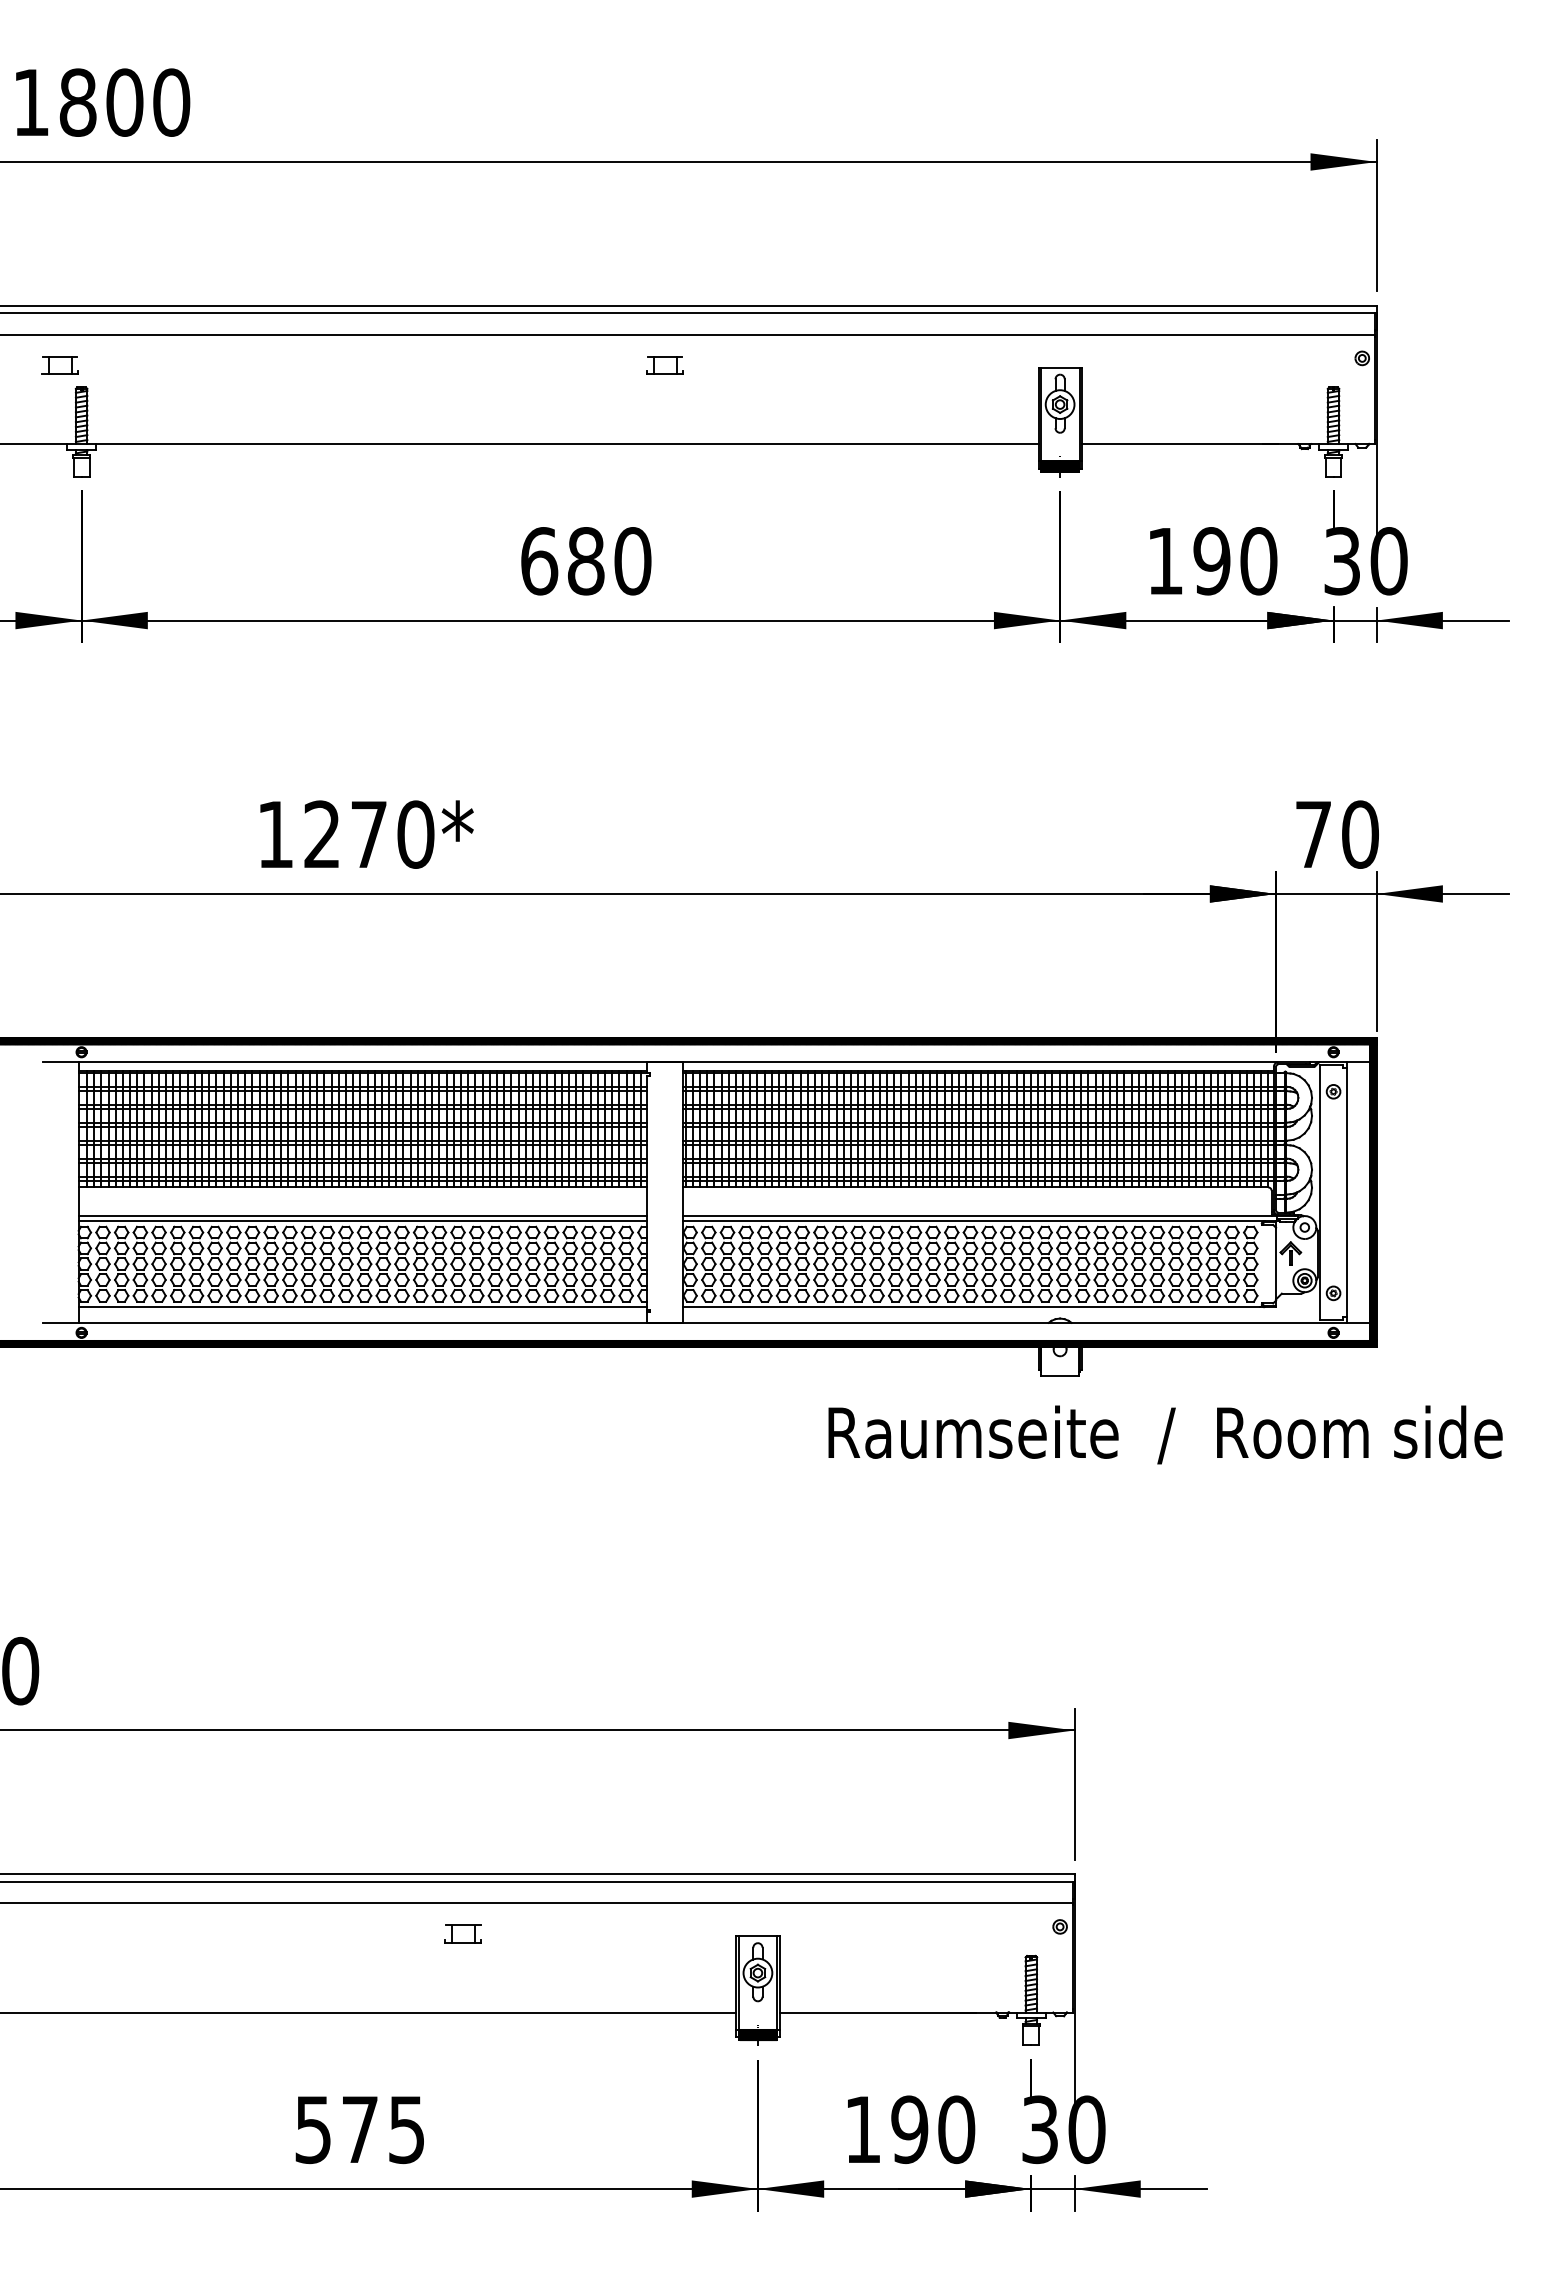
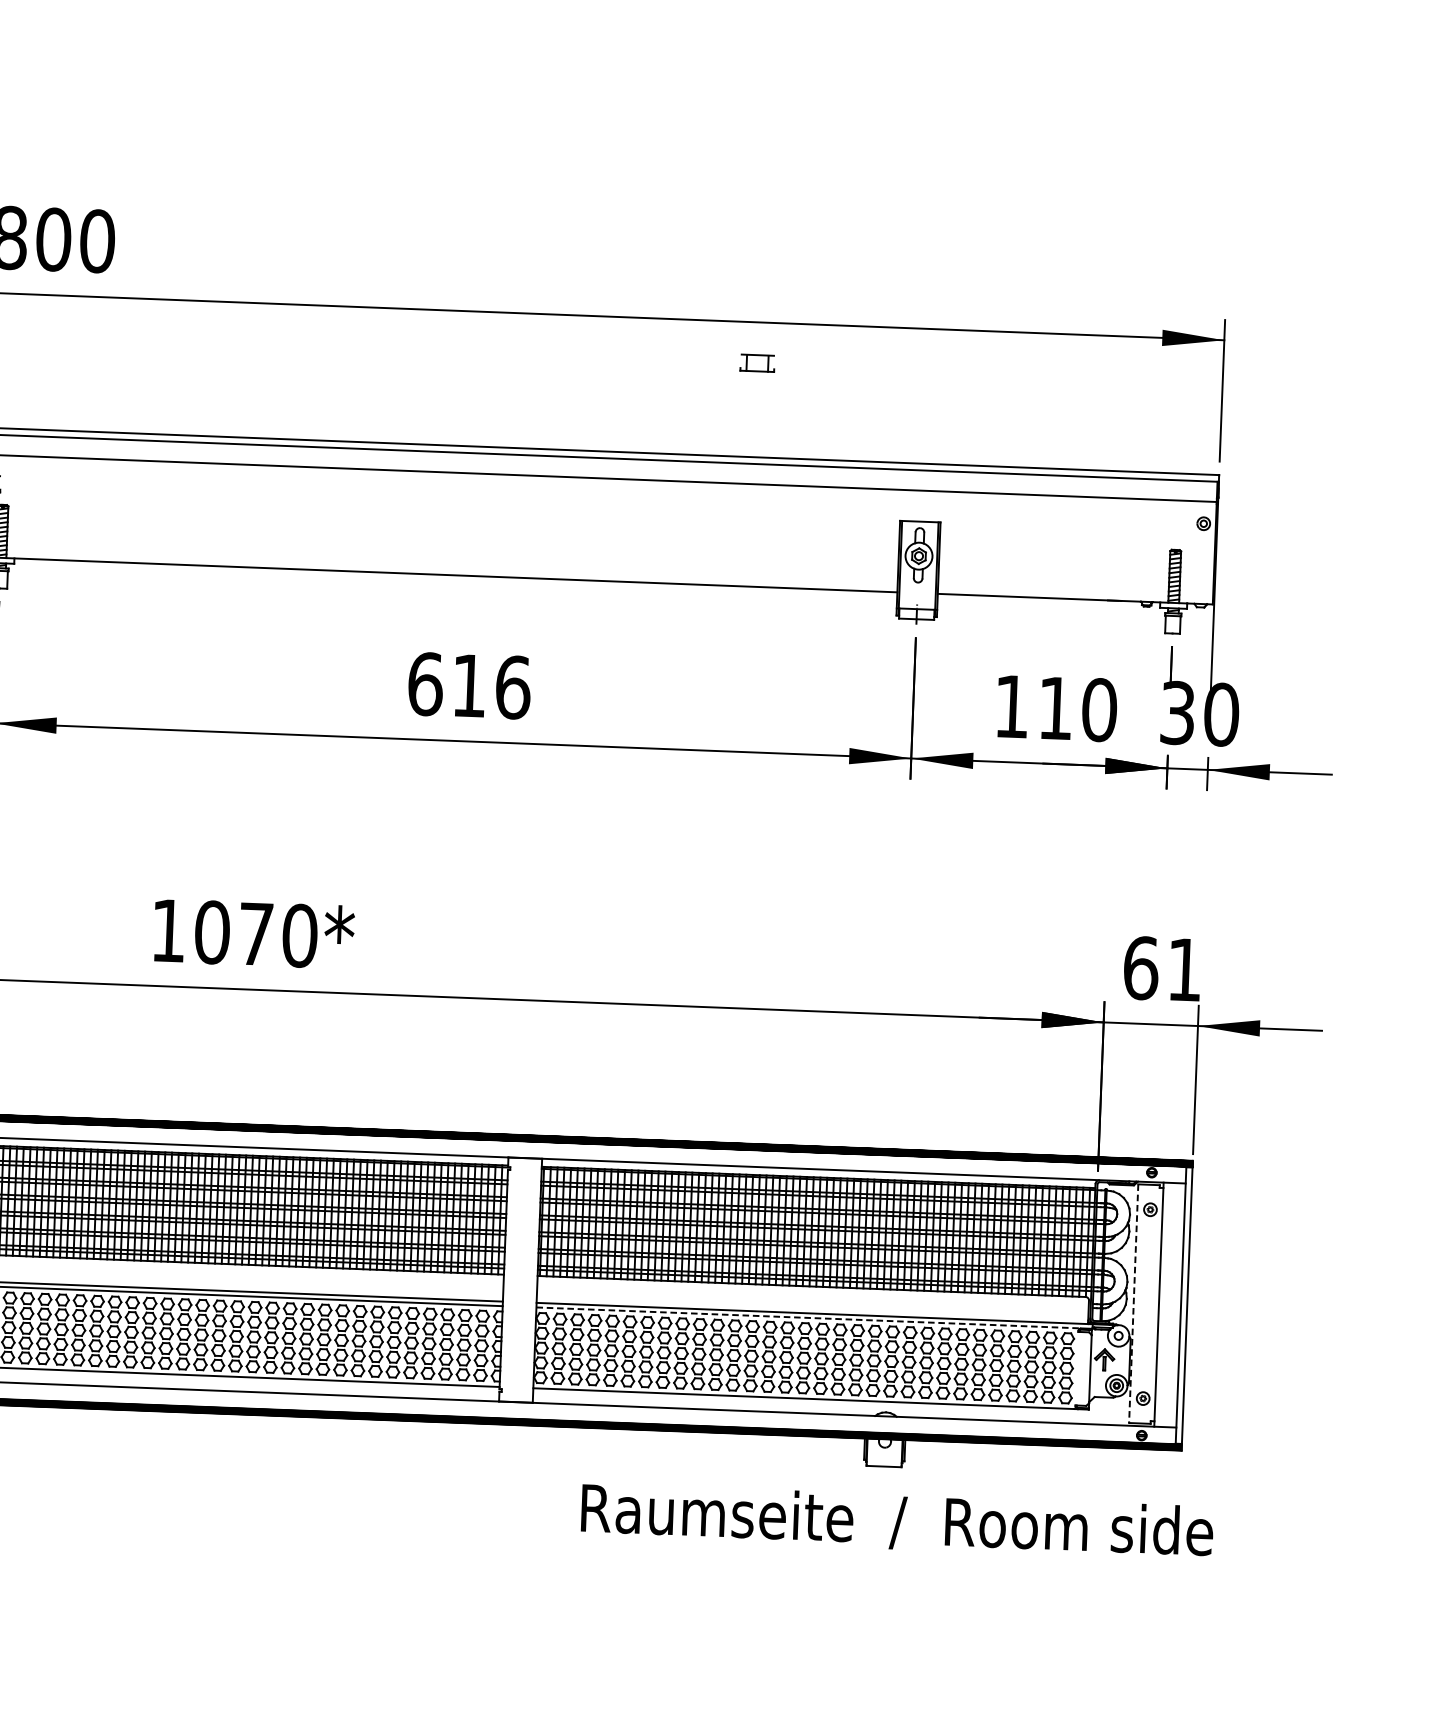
part: (664, 365) -> (756, 363), moved
hatch: (1059, 466) -> (916, 614), removed
text: (609, 561) -> (491, 686), 680 -> 616
text: (1211, 561) -> (1055, 708), 190 -> 110
text: (322, 834) -> (212, 932), 1270 -> 1070
text: (1336, 834) -> (1162, 968), 70 -> 61
hatch: (1373, 1192) -> (1184, 1305), removed
line: (1319, 1193) -> (1133, 1304), solid -> dashed
line: (973, 1221) -> (808, 1318), solid -> dashed
text: (1165, 1434) -> (897, 1521), moved

